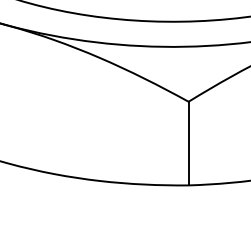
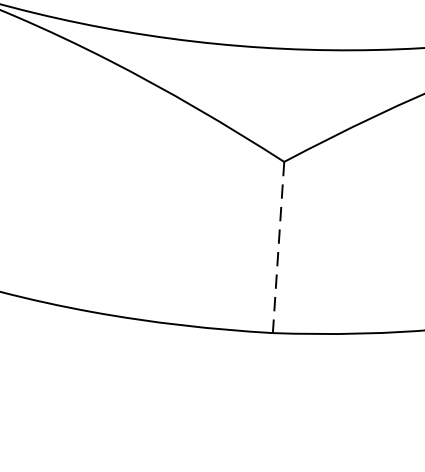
line: (188, 143) -> (278, 247), solid -> dashed

